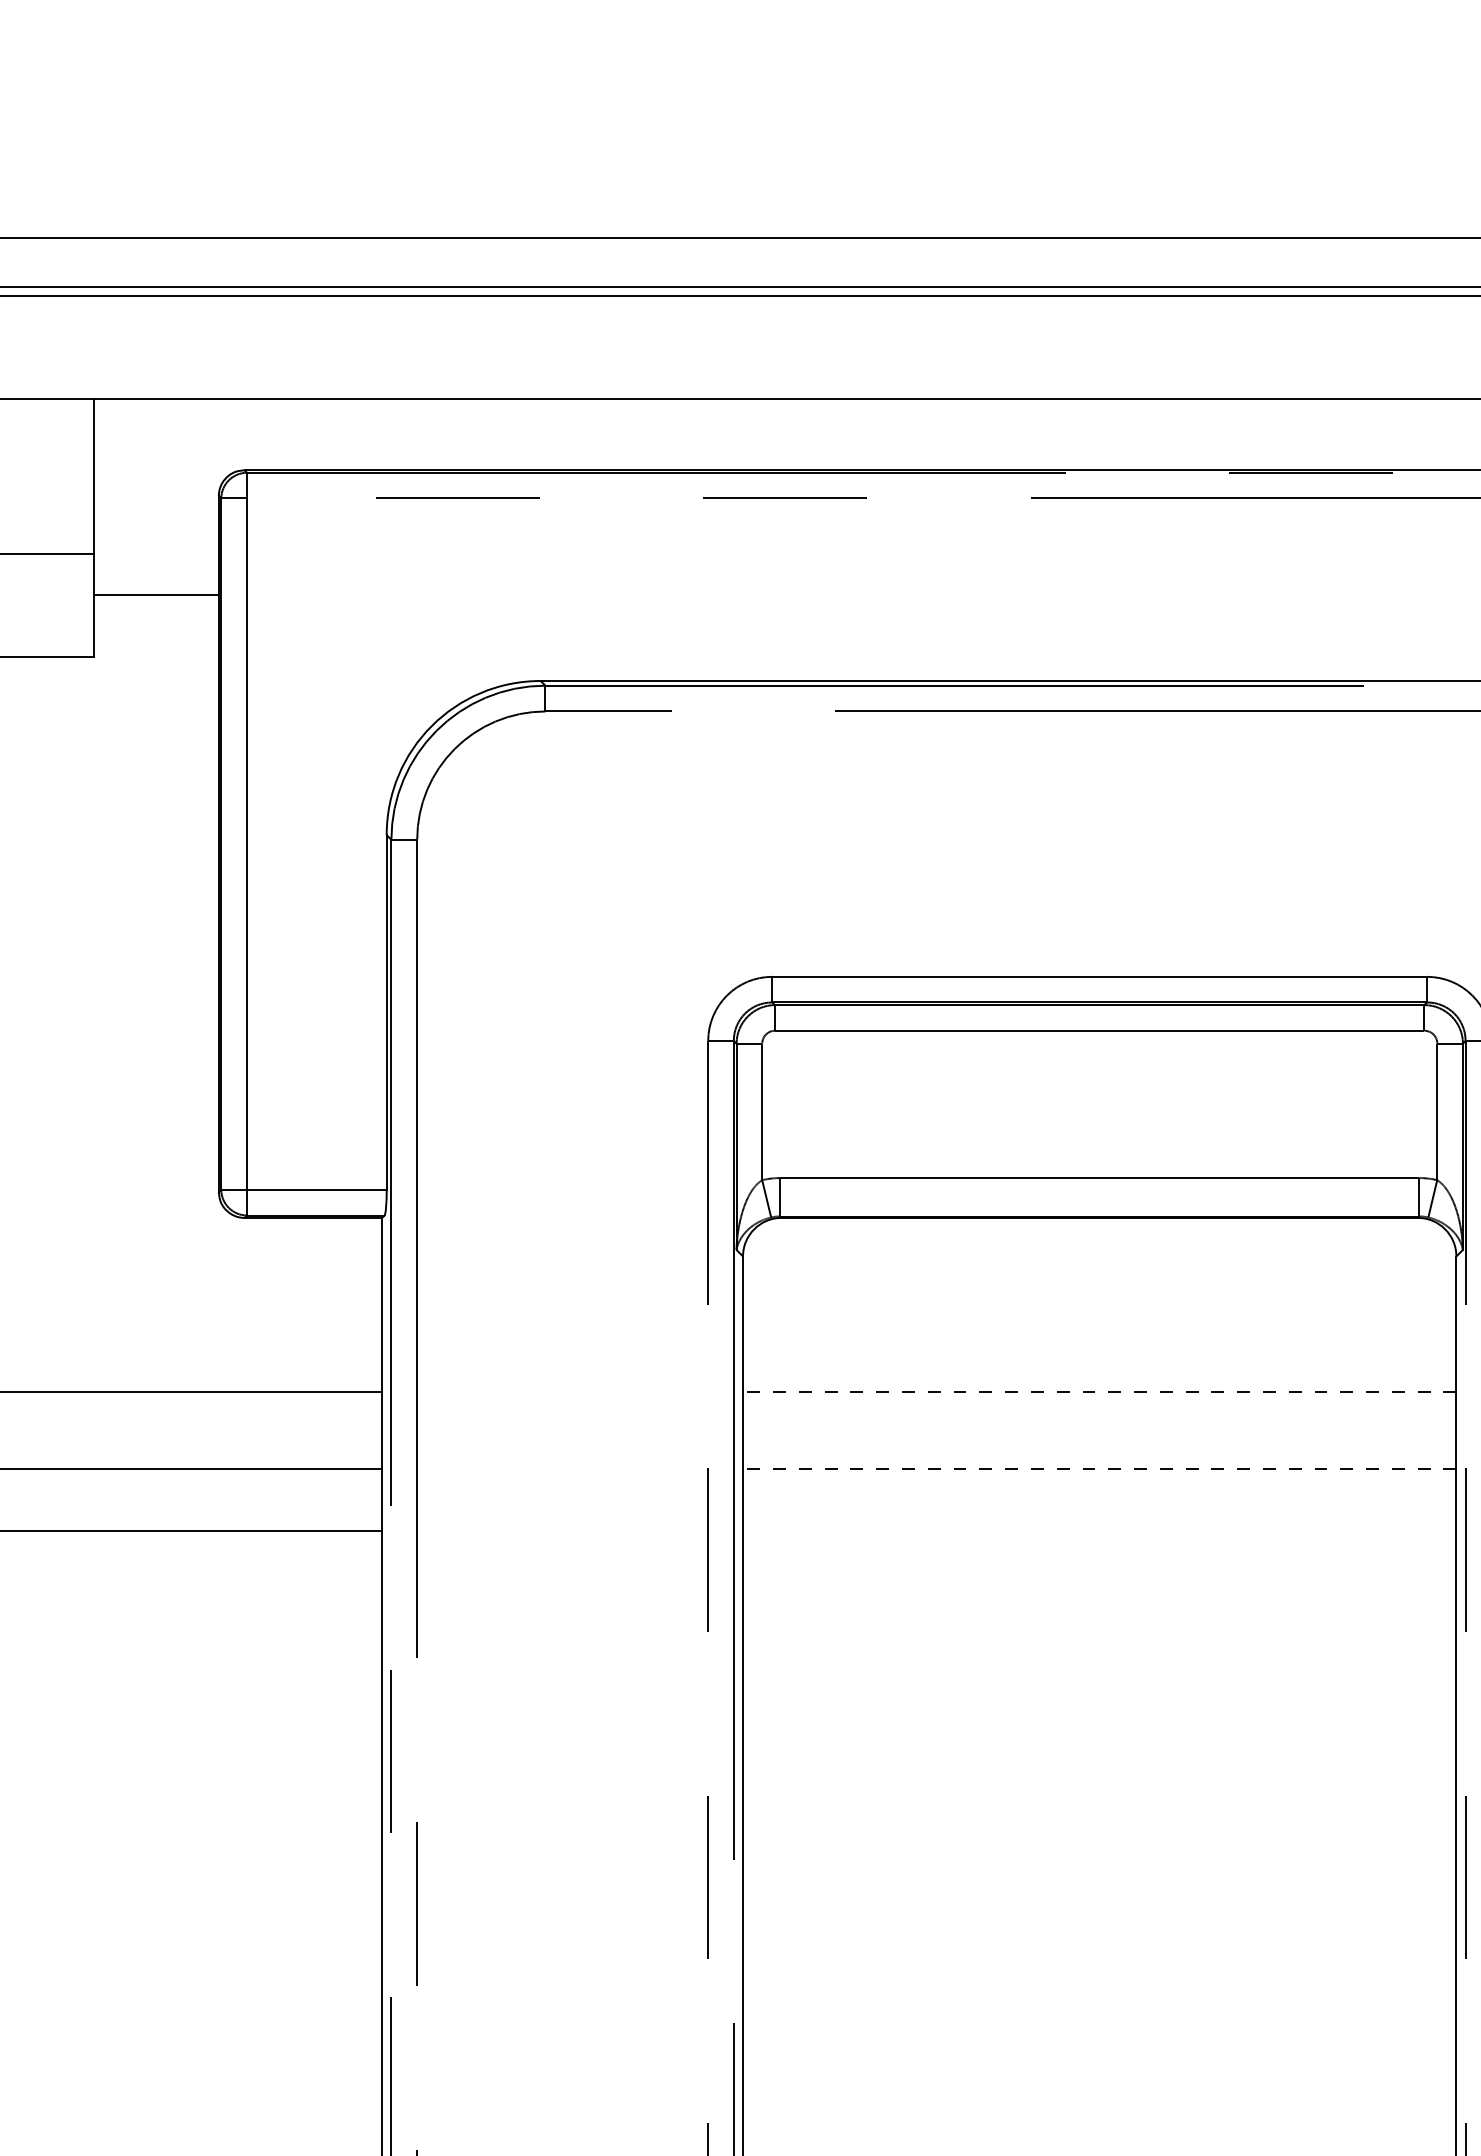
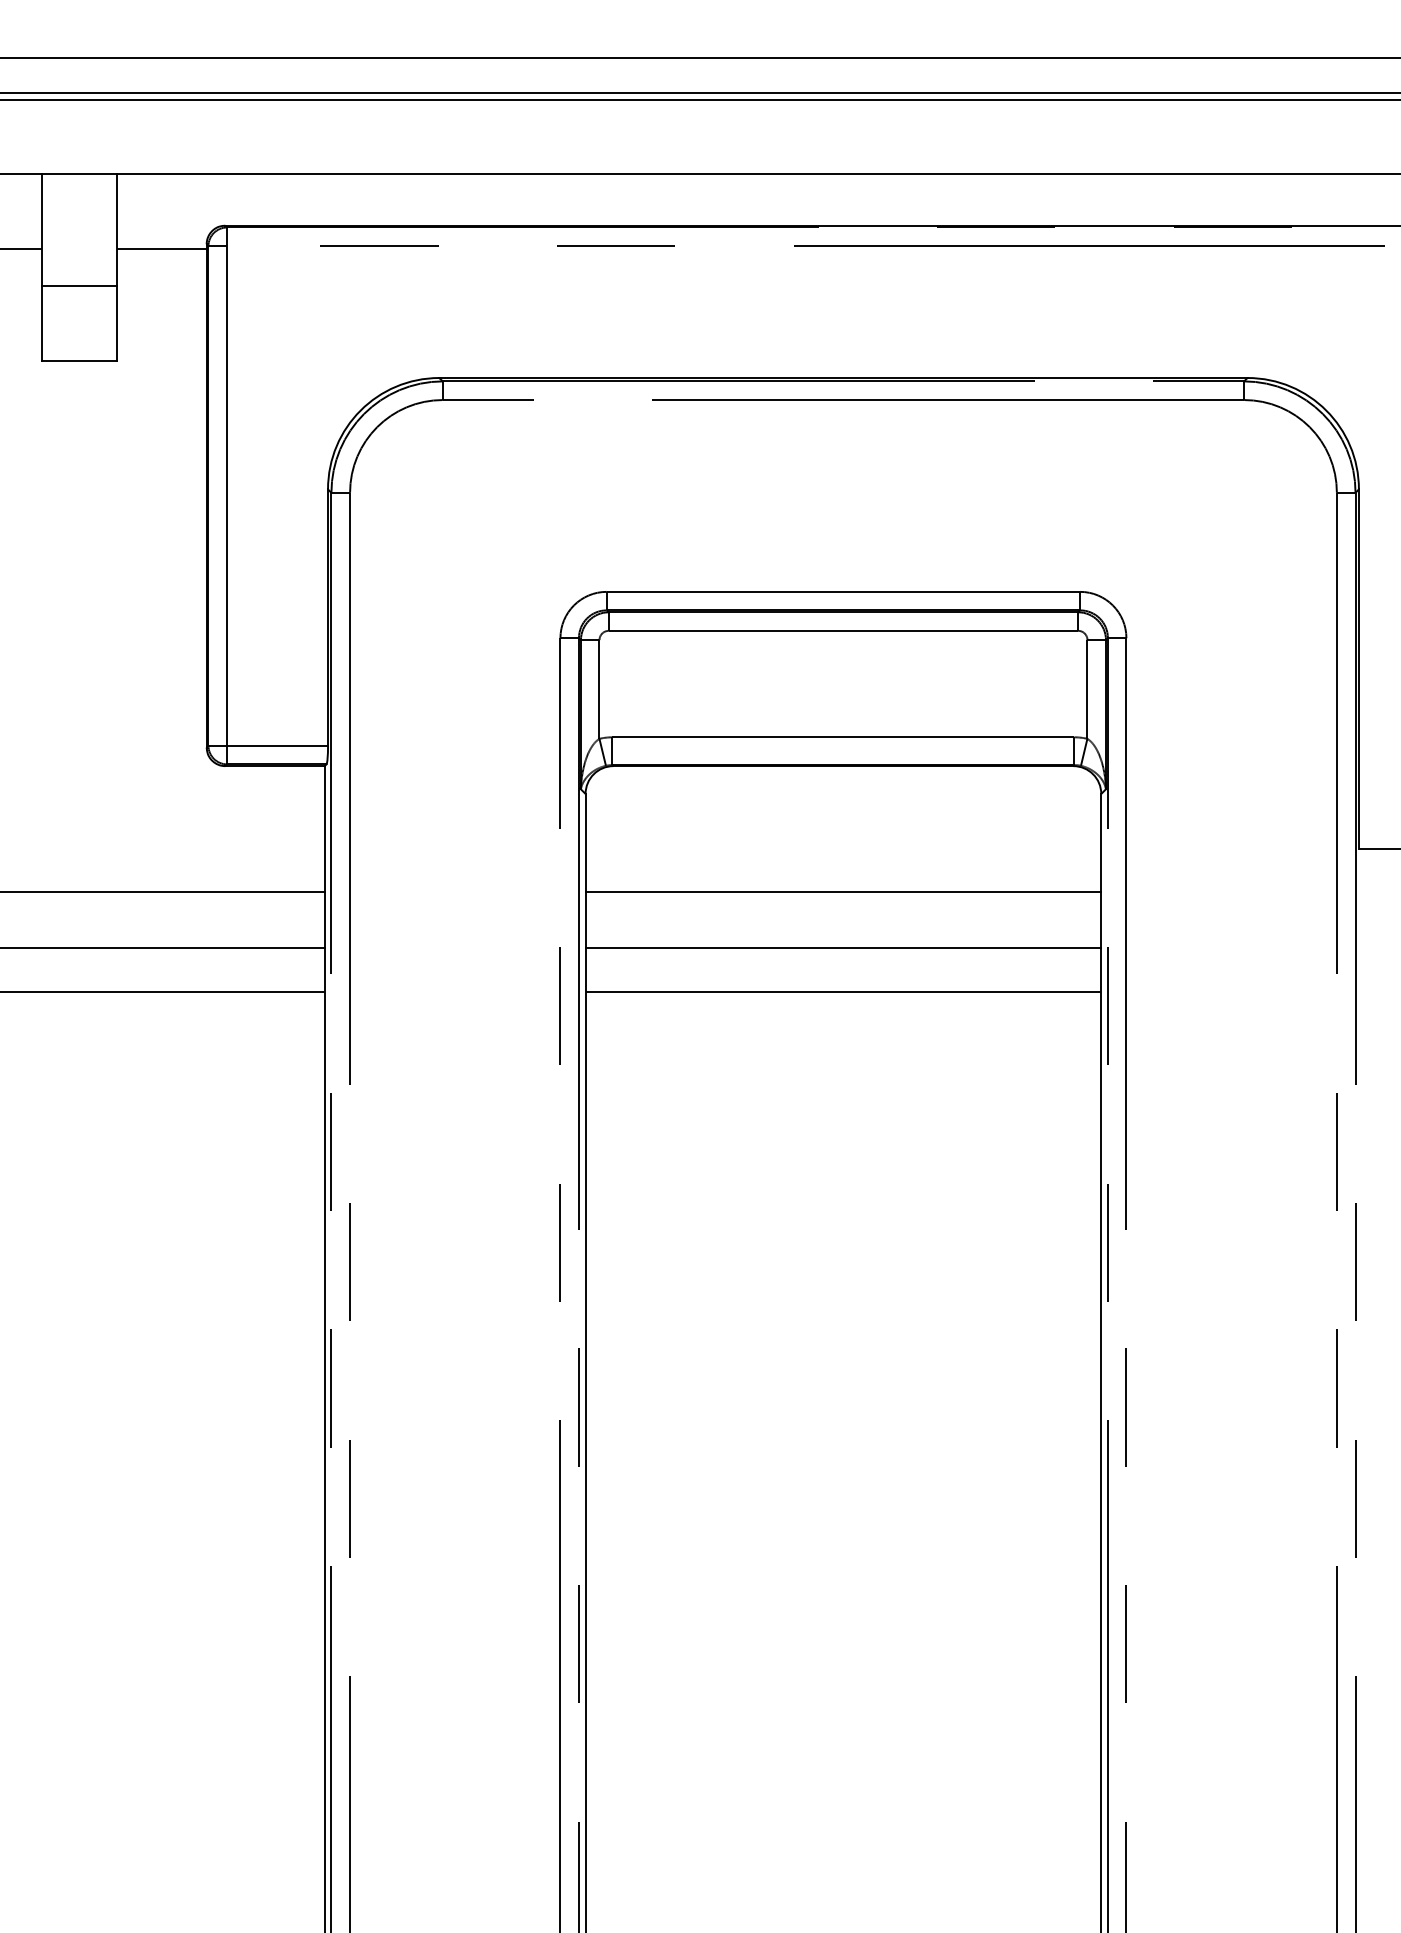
line: (156, 594) -> (161, 248), moved
line: (1099, 1391) -> (843, 891), dashed -> solid
line: (1099, 1468) -> (843, 947), dashed -> solid
line: (1099, 1531) -> (843, 992), added

